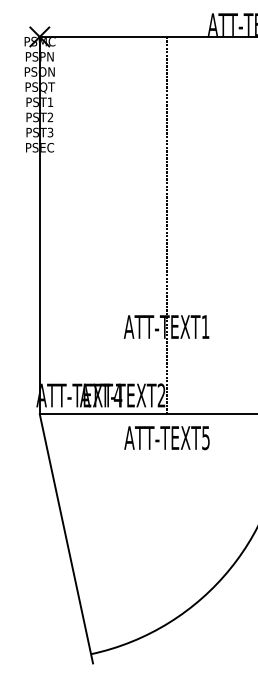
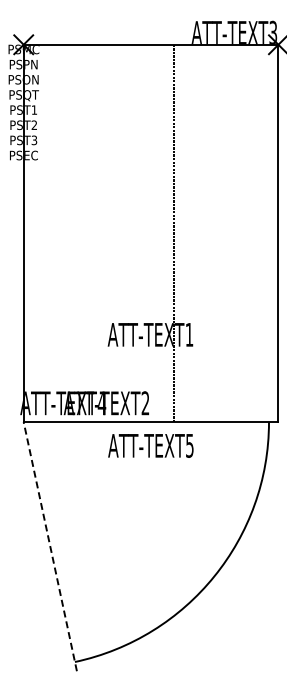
line: (167, 225) -> (174, 233), moved
line: (66, 538) -> (50, 546), solid -> dashed

